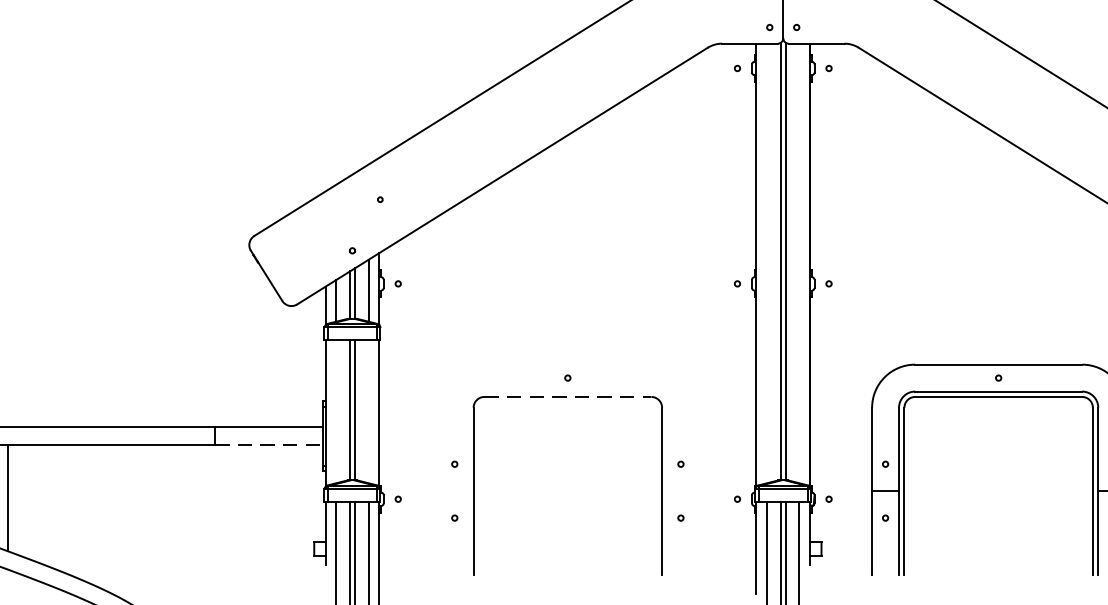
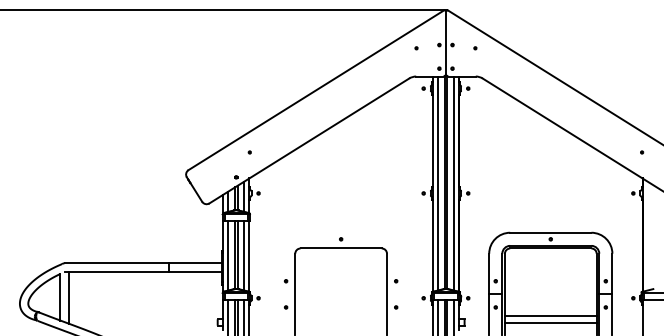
line: (767, 263) -> (438, 183), added
line: (798, 263) -> (453, 183), added
line: (568, 396) -> (341, 248), dashed -> solid
line: (336, 411) -> (228, 255), added
line: (369, 411) -> (244, 255), added
line: (270, 444) -> (196, 271), dashed -> solid
line: (998, 534) -> (550, 315), added
line: (998, 549) -> (550, 322), added

